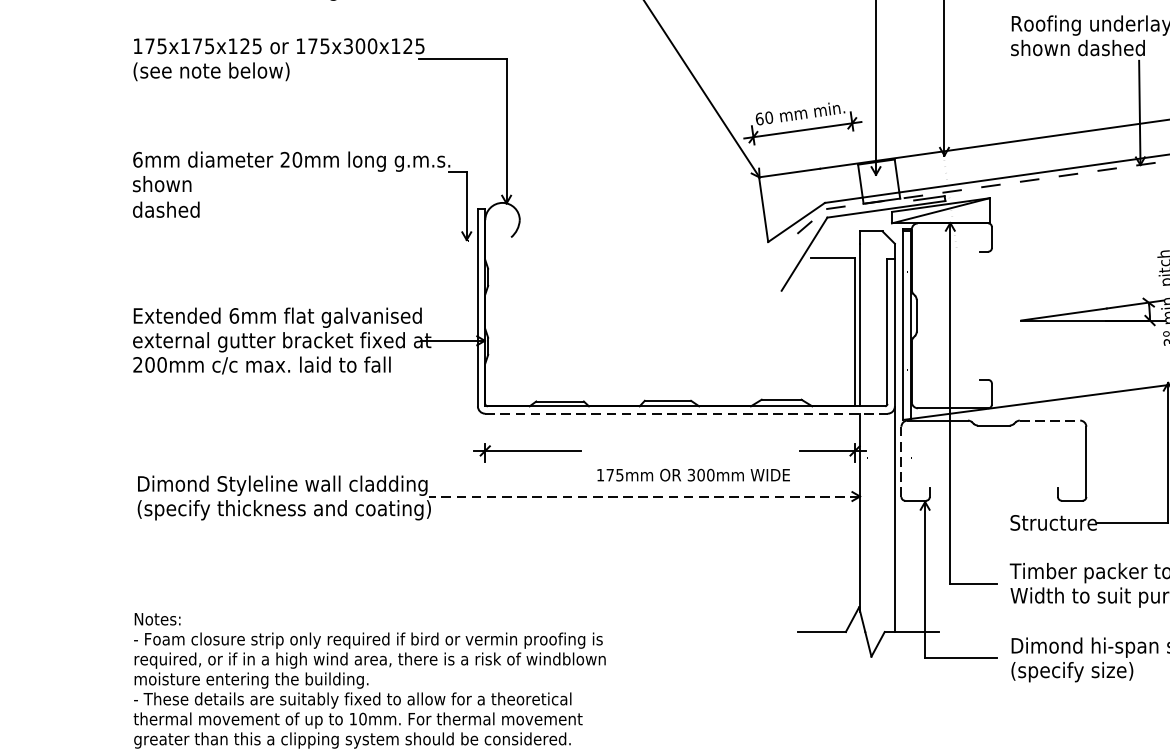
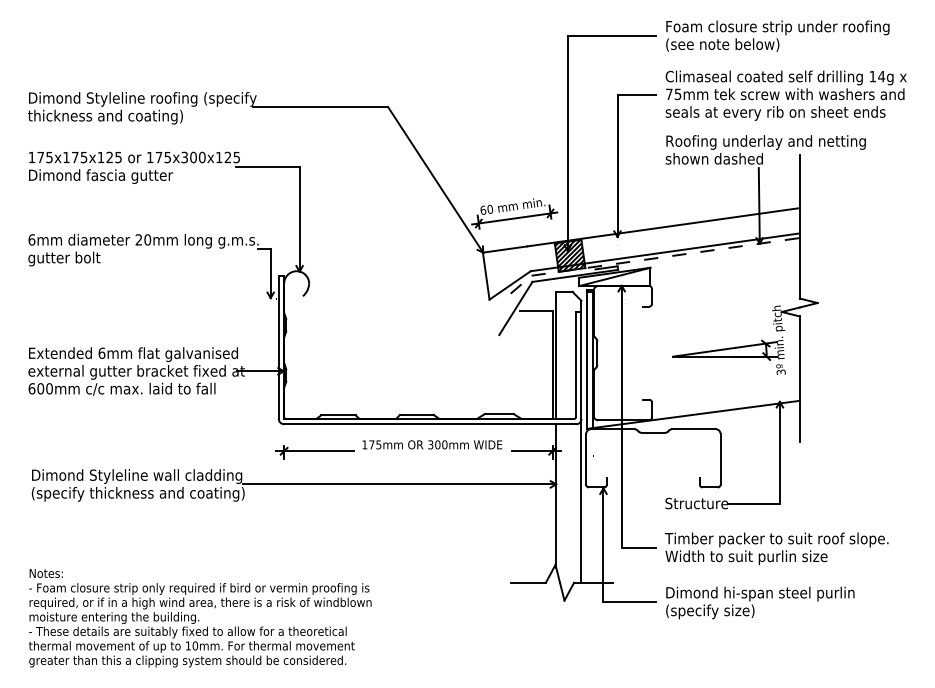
text: (232, 72) -> (100, 176), (see note below) -> Dimond fascia gutter
hatch: (878, 181) -> (569, 255), added
text: (182, 196) -> (64, 266), shown dashed -> gutter bolt
text: (137, 364) -> (31, 388), 200mm -> 600mm
line: (686, 414) -> (430, 424), dashed -> solid
line: (1050, 420) -> (694, 429), dashed -> solid
line: (901, 462) -> (586, 459), dashed -> solid
text: (693, 474) -> (432, 444), moved
line: (644, 496) -> (399, 484), dashed -> solid

